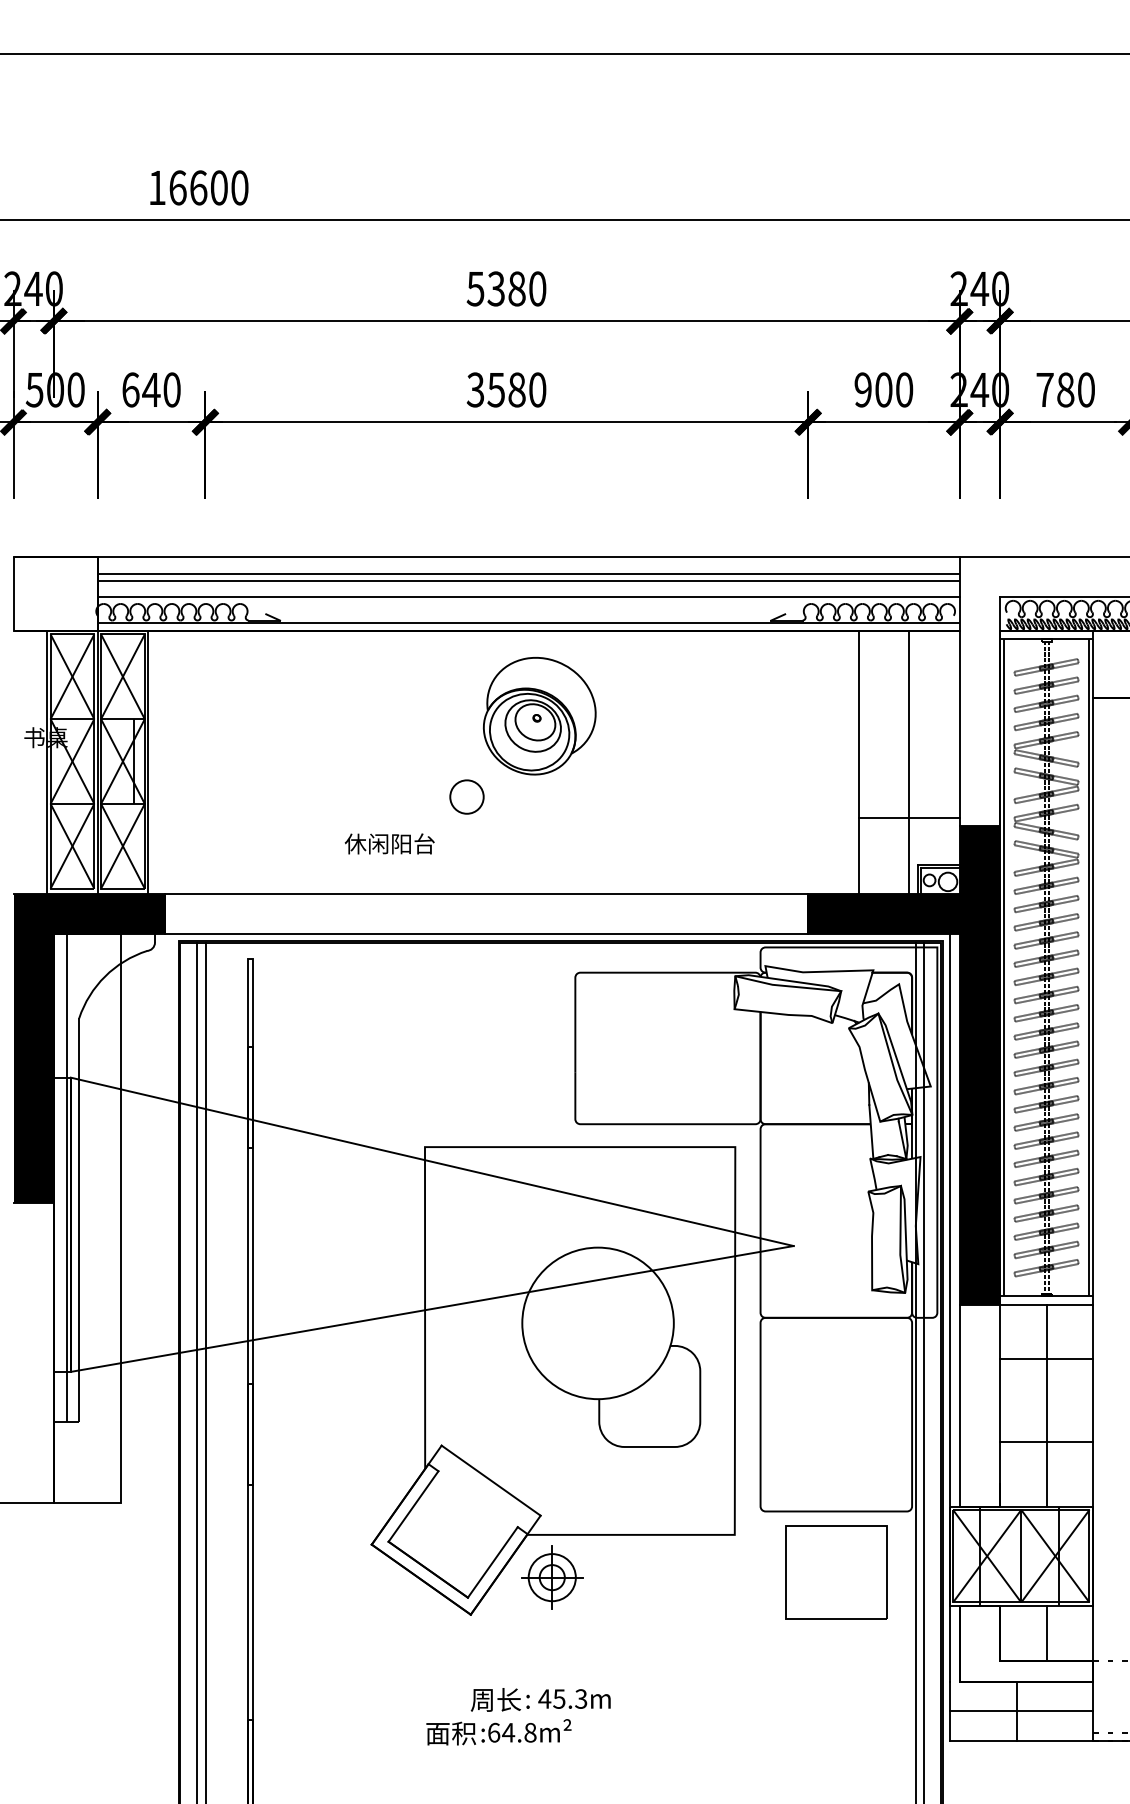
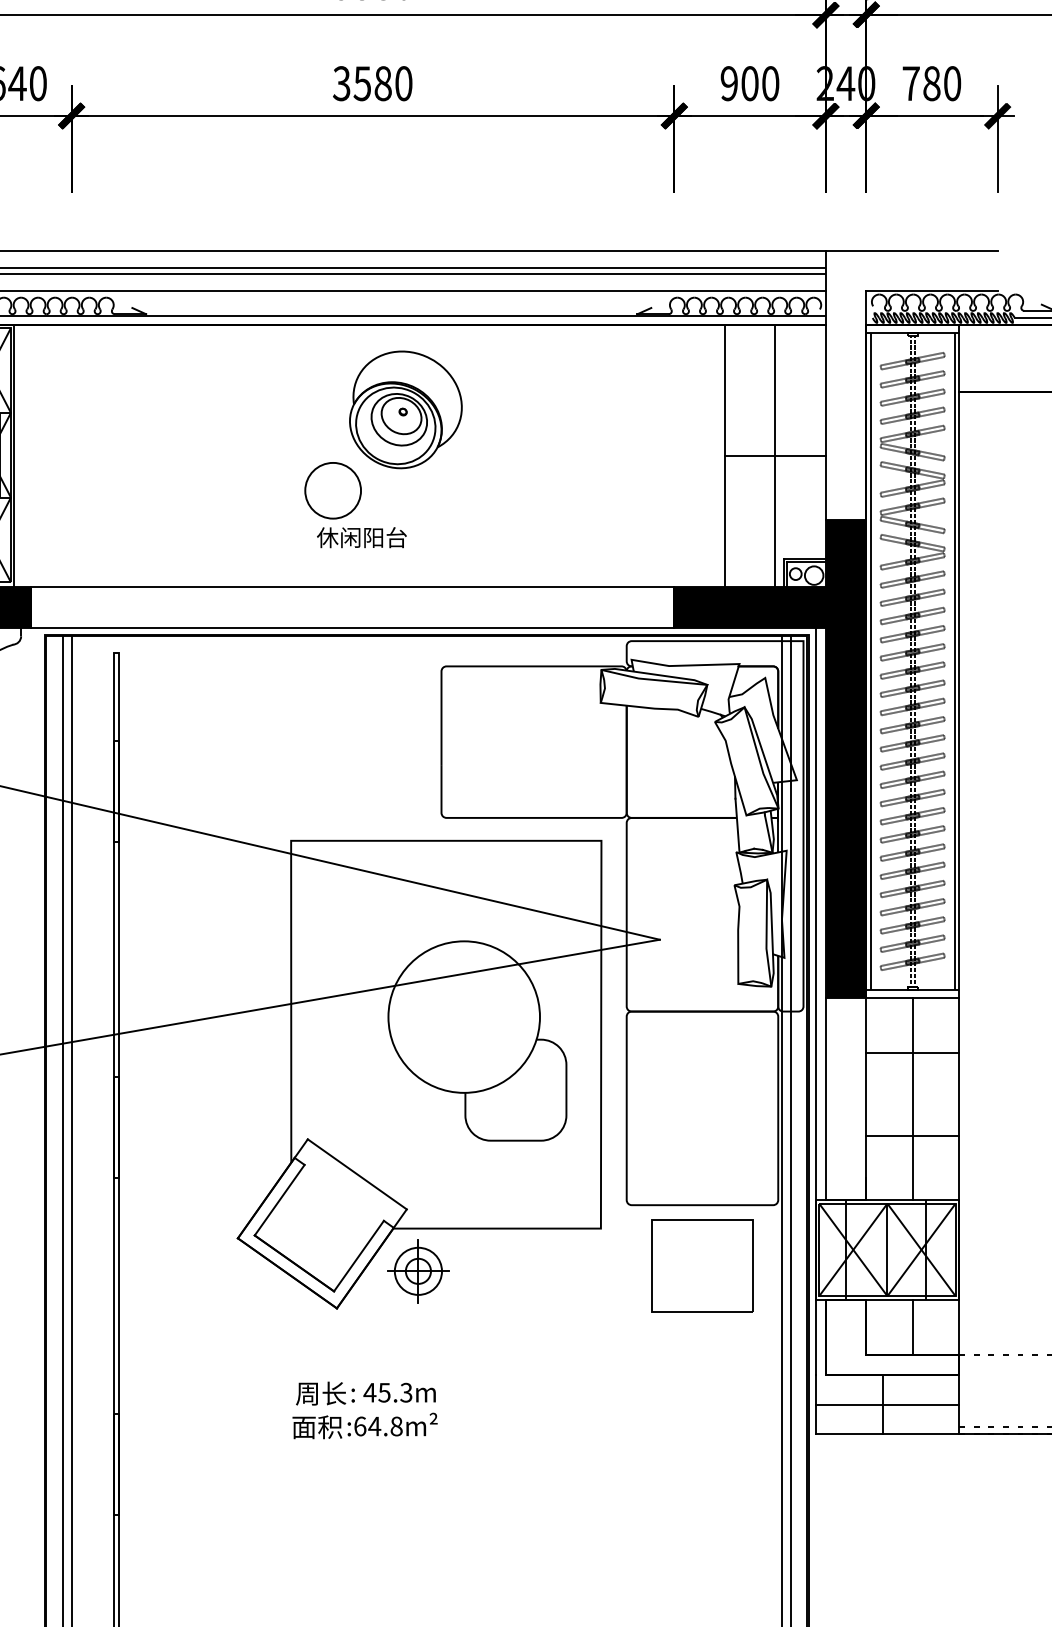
circle: (466, 796) -> (332, 490), size x1.67
line: (908, 818) -> (774, 456), moved
text: (389, 843) -> (361, 537), moved
text: (540, 1699) -> (365, 1393), moved

